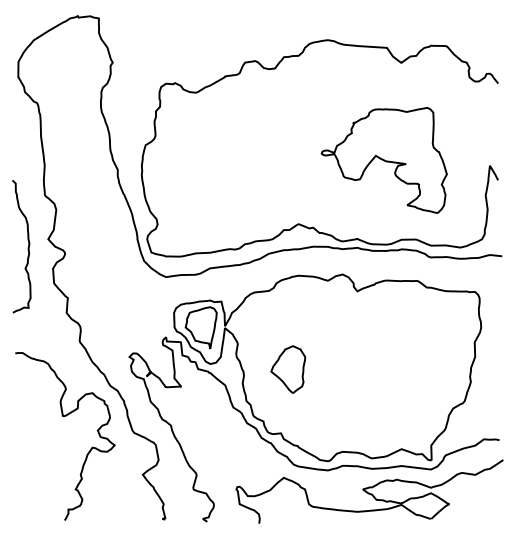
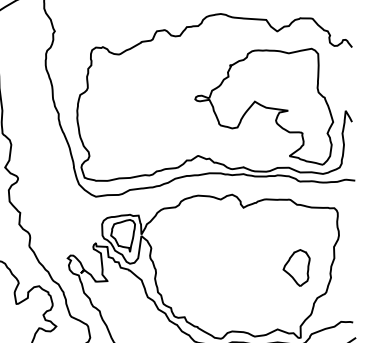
part: (384, 160) -> (264, 106), size x1.43
part: (288, 369) -> (296, 267), moved

